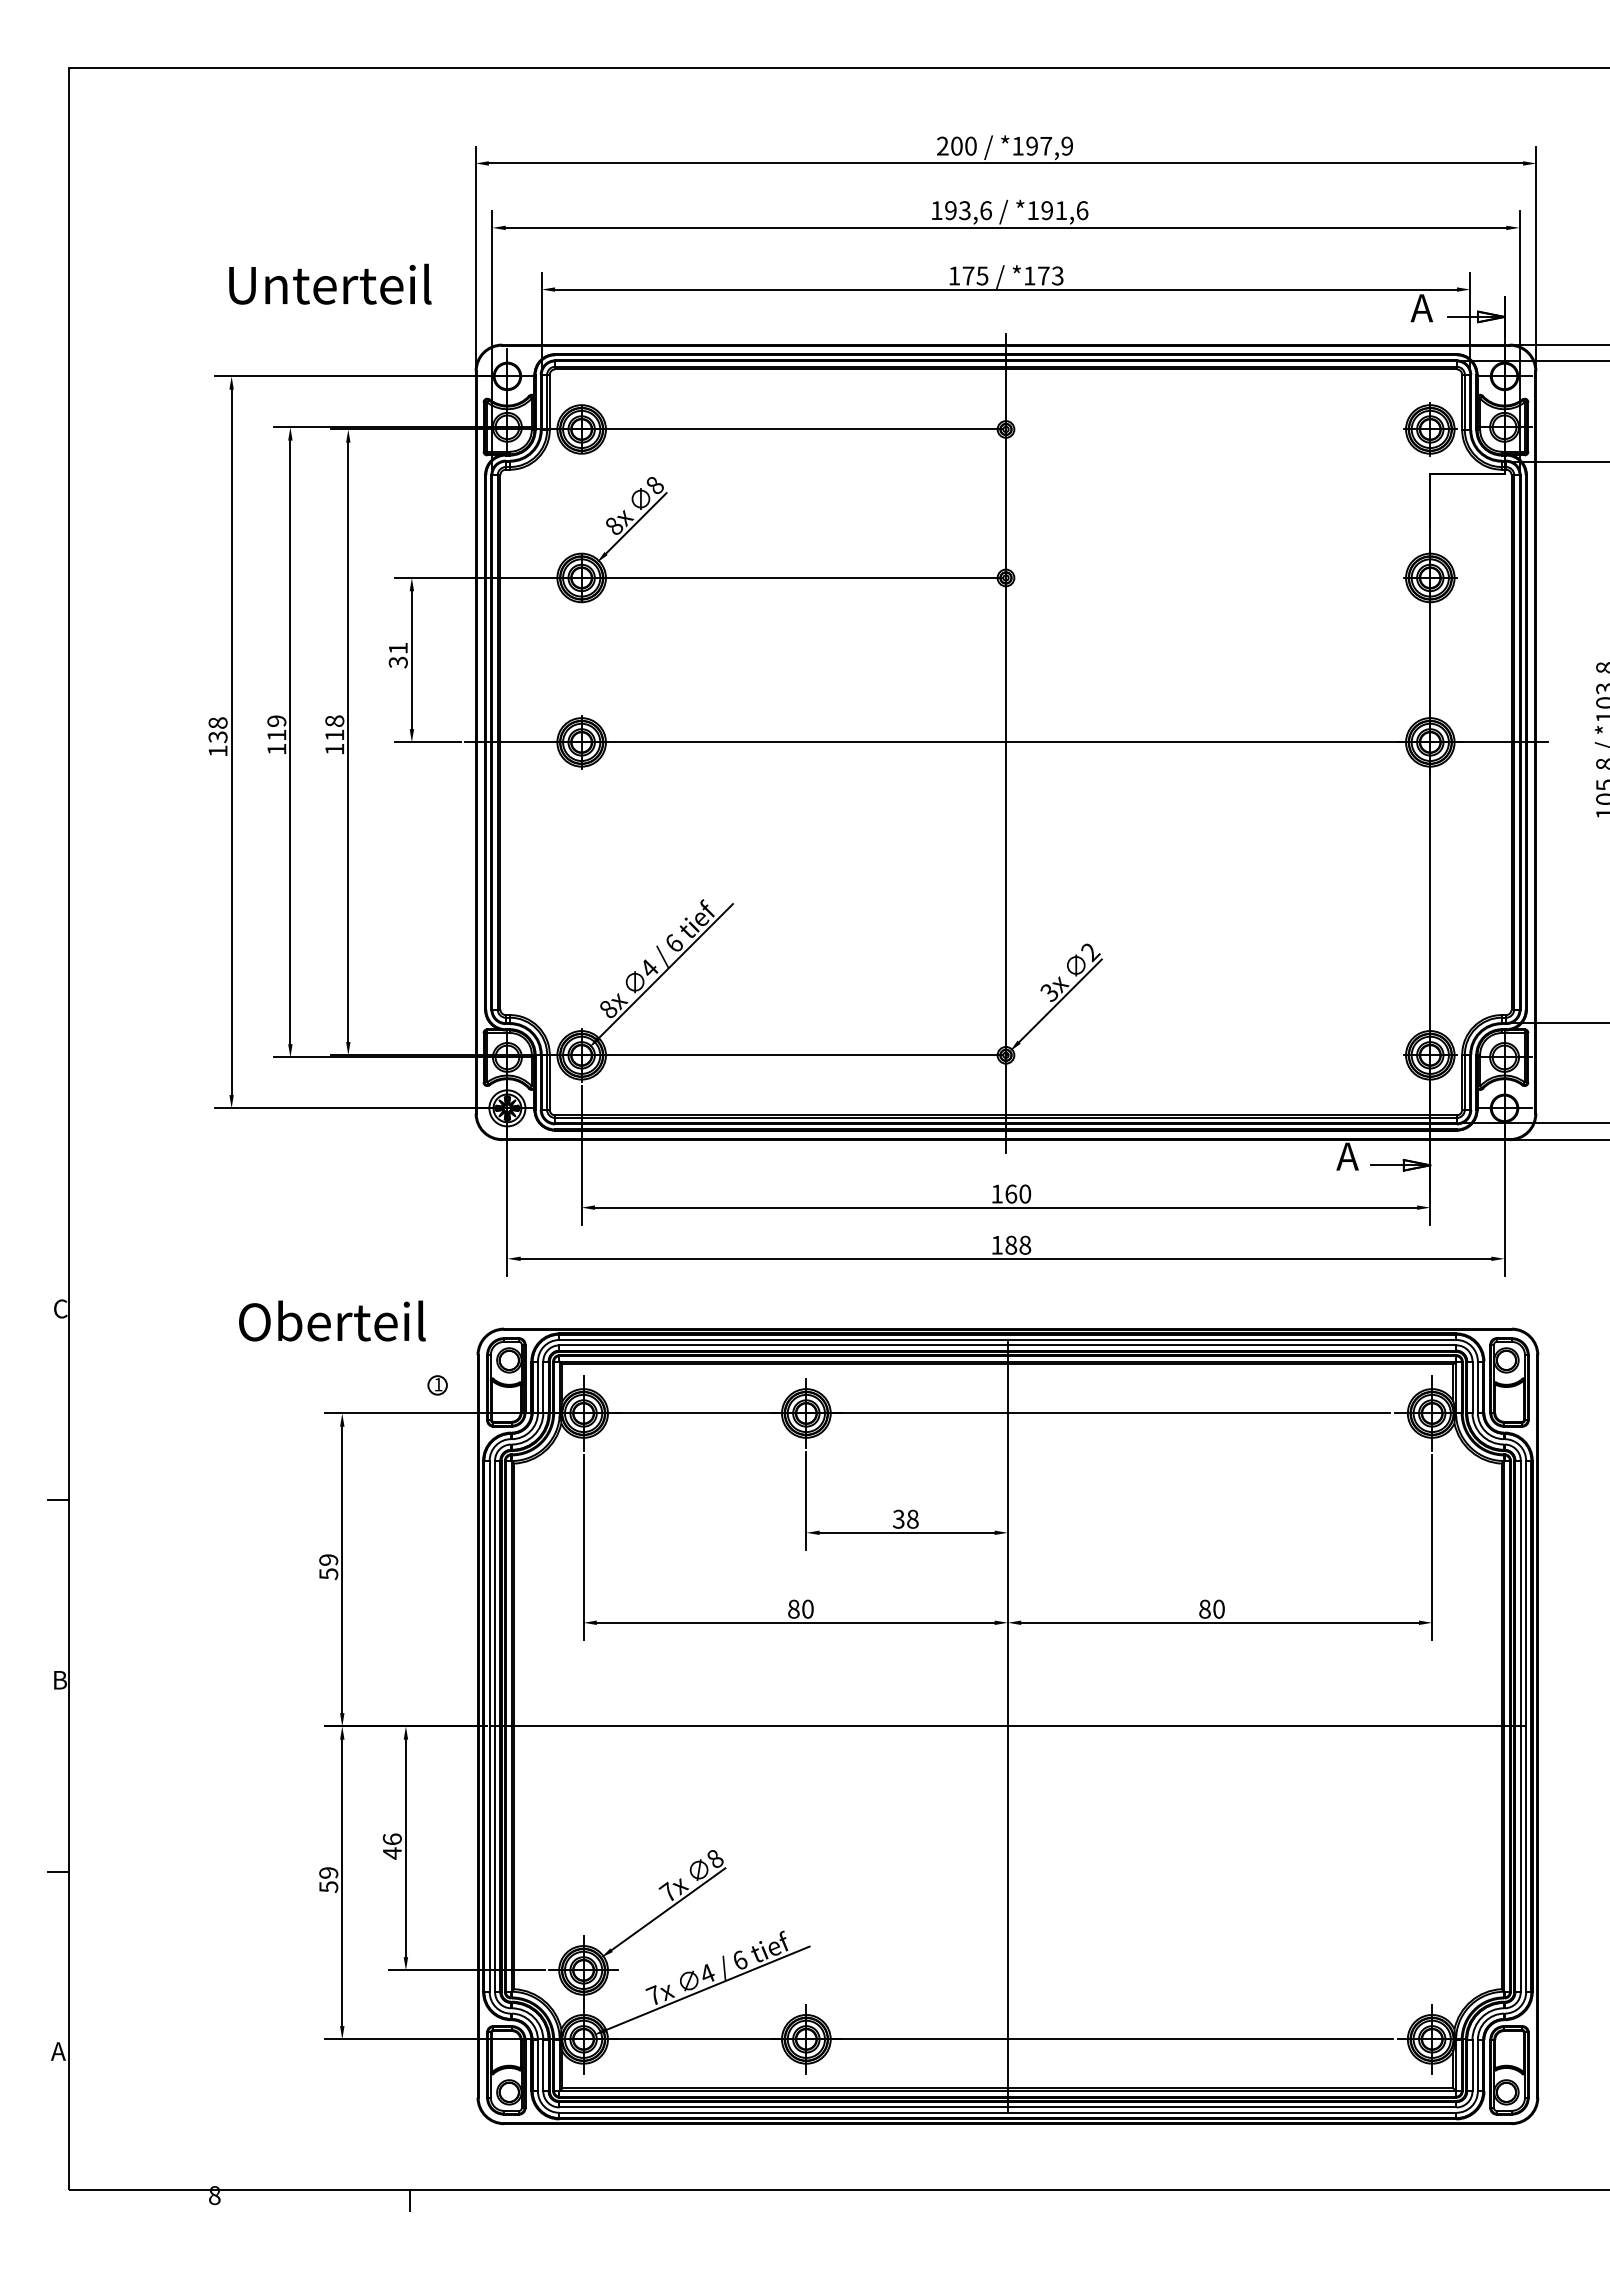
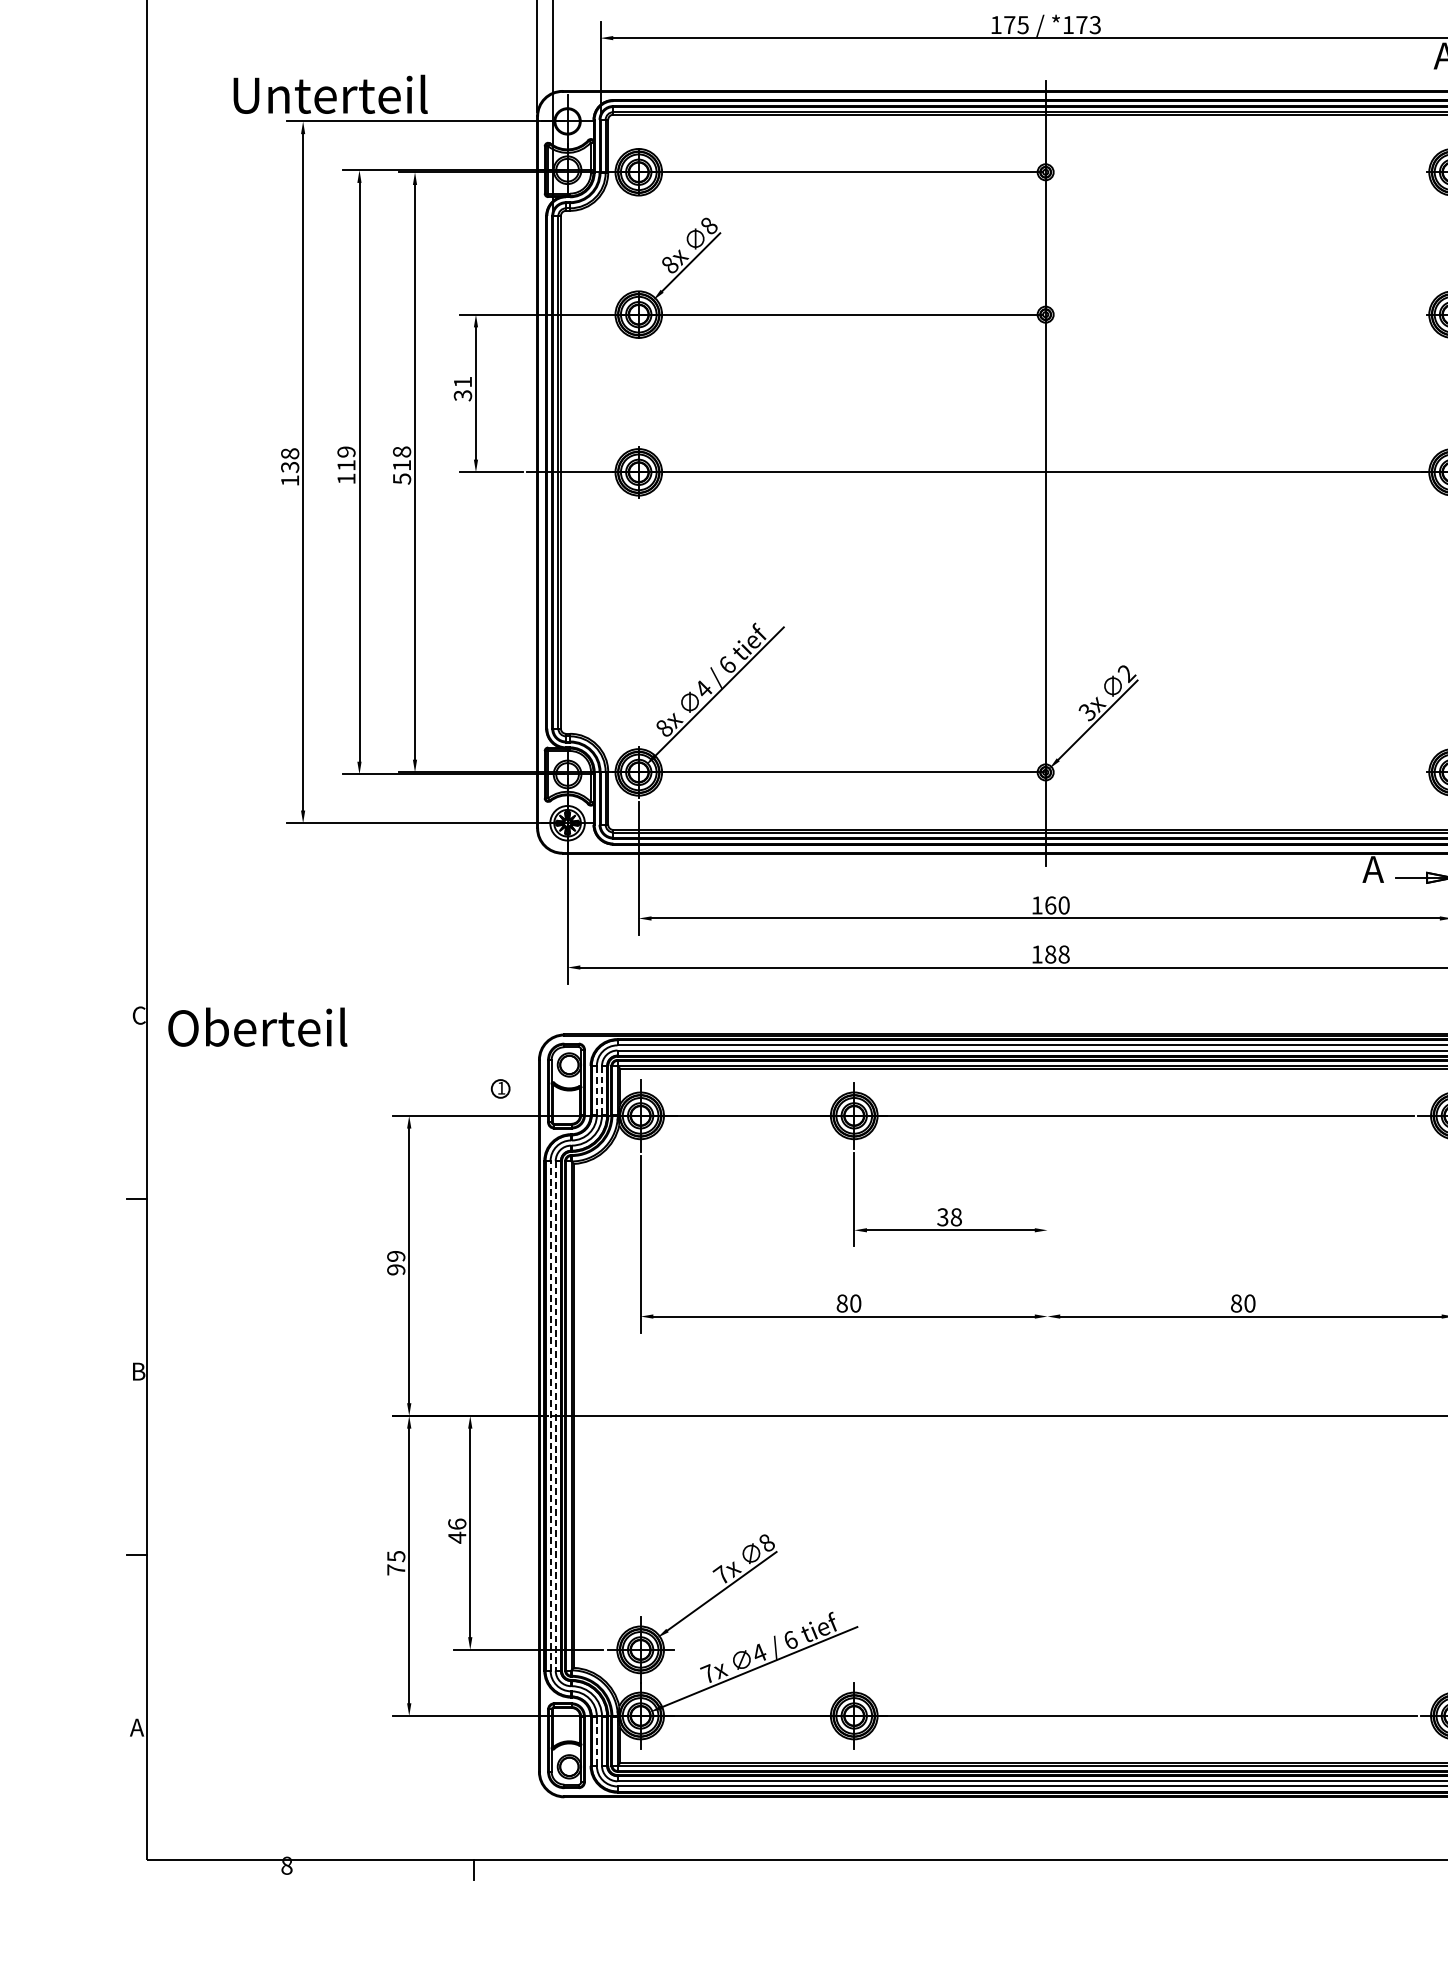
text: (330, 283) -> (330, 93), moved
text: (334, 749) -> (401, 479), 118 -> 518
text: (332, 1320) -> (257, 1026), moved
line: (537, 1387) -> (596, 1090), solid -> dashed
line: (543, 1387) -> (602, 1090), solid -> dashed
text: (328, 1574) -> (396, 1270), 59 -> 99
line: (1007, 1725) -> (1047, 1415), removed
line: (489, 1726) -> (550, 1416), solid -> dashed
line: (495, 1726) -> (556, 1416), solid -> dashed
text: (328, 1880) -> (396, 1563), 59 -> 75
line: (537, 2065) -> (596, 1741), solid -> dashed

